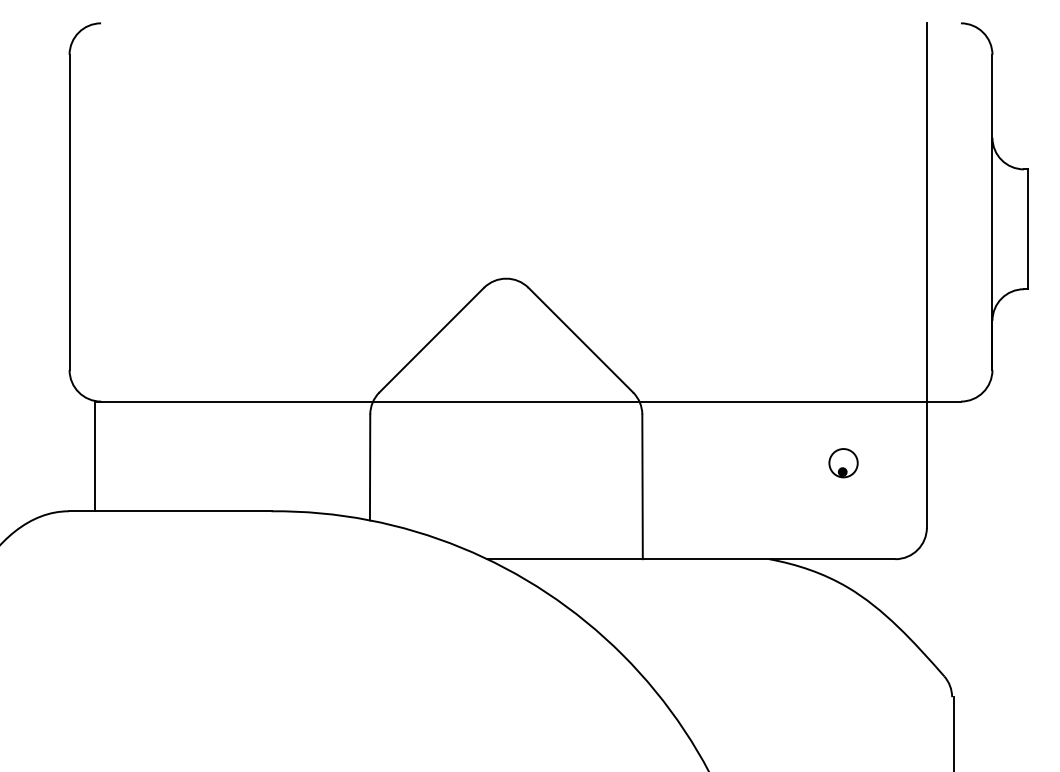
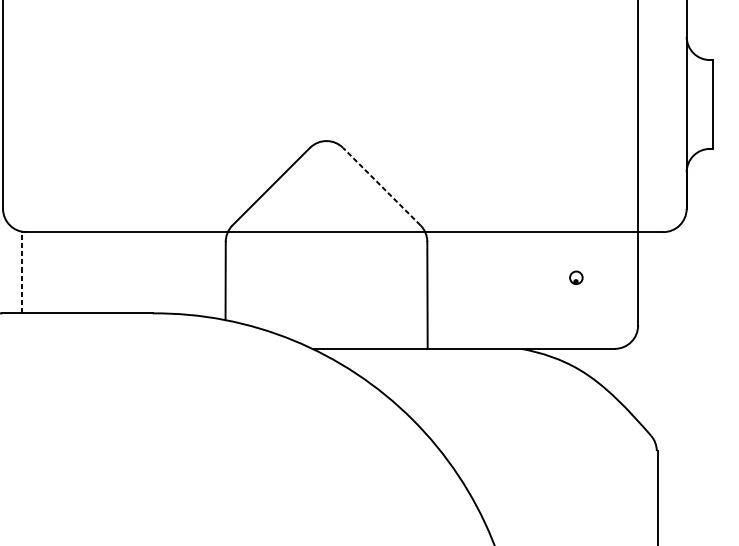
line: (580, 340) -> (381, 186), solid -> dashed
line: (94, 455) -> (21, 272), solid -> dashed
part: (843, 463) -> (576, 277), size x0.6

